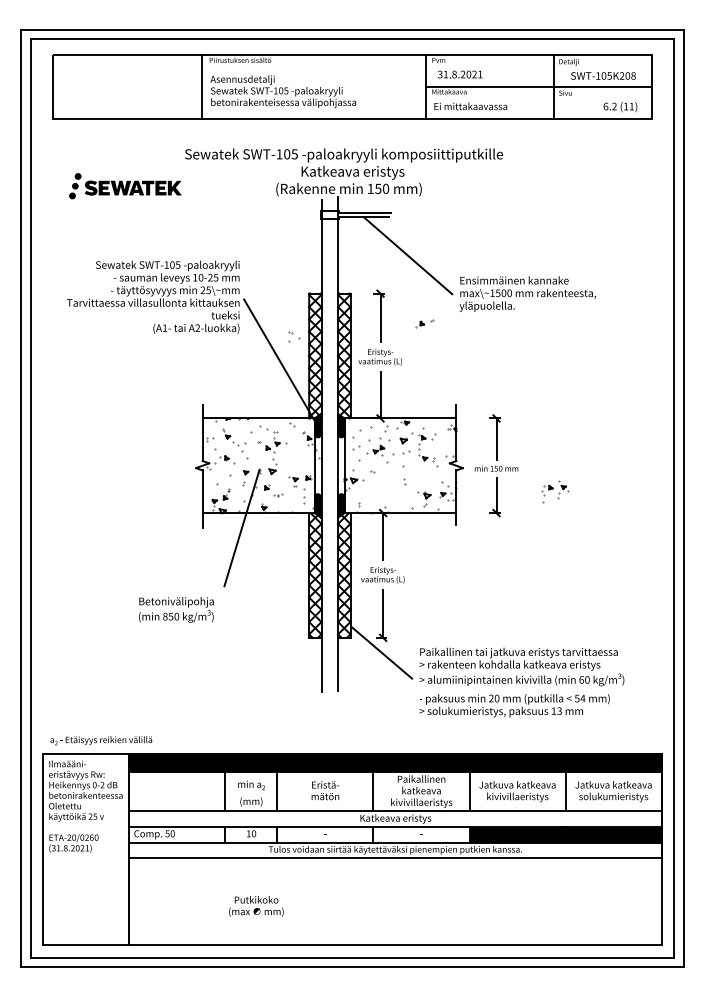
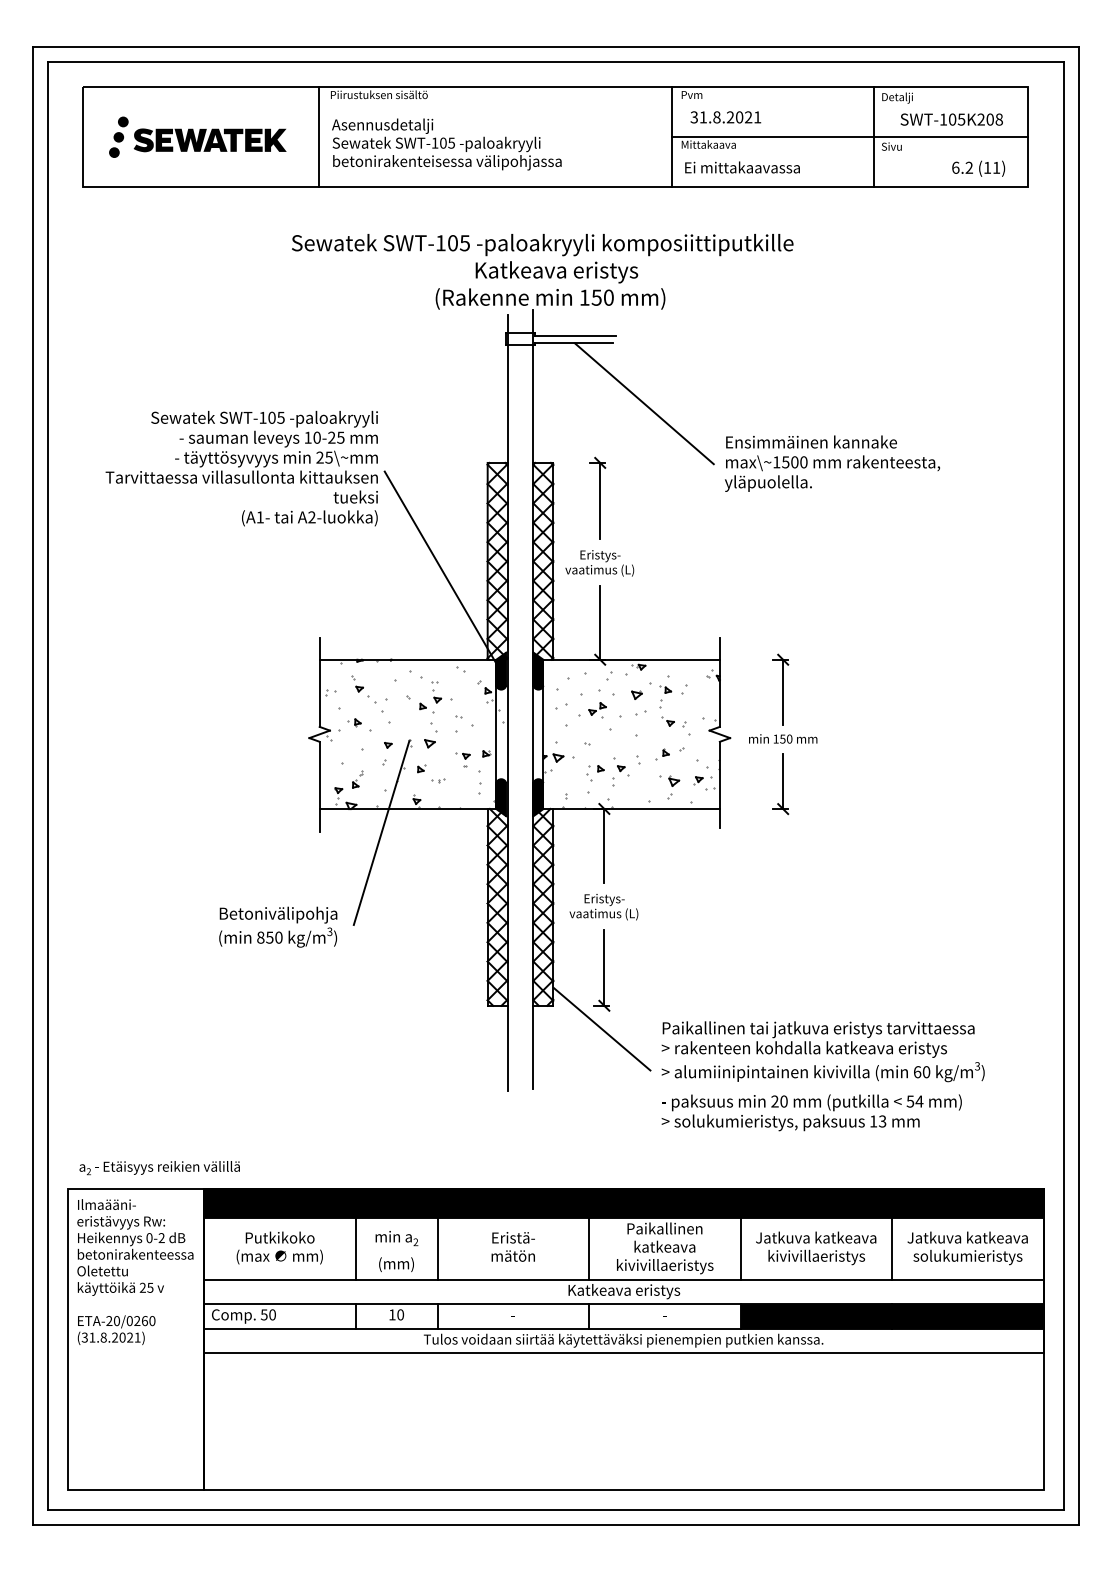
part: (125, 186) -> (197, 137), moved
part: (424, 323) -> (669, 752), moved
part: (294, 336) -> (464, 722), moved
part: (555, 491) -> (608, 774), moved
text: (176, 609) -> (278, 926), moved
text: (256, 906) -> (279, 1248), moved

